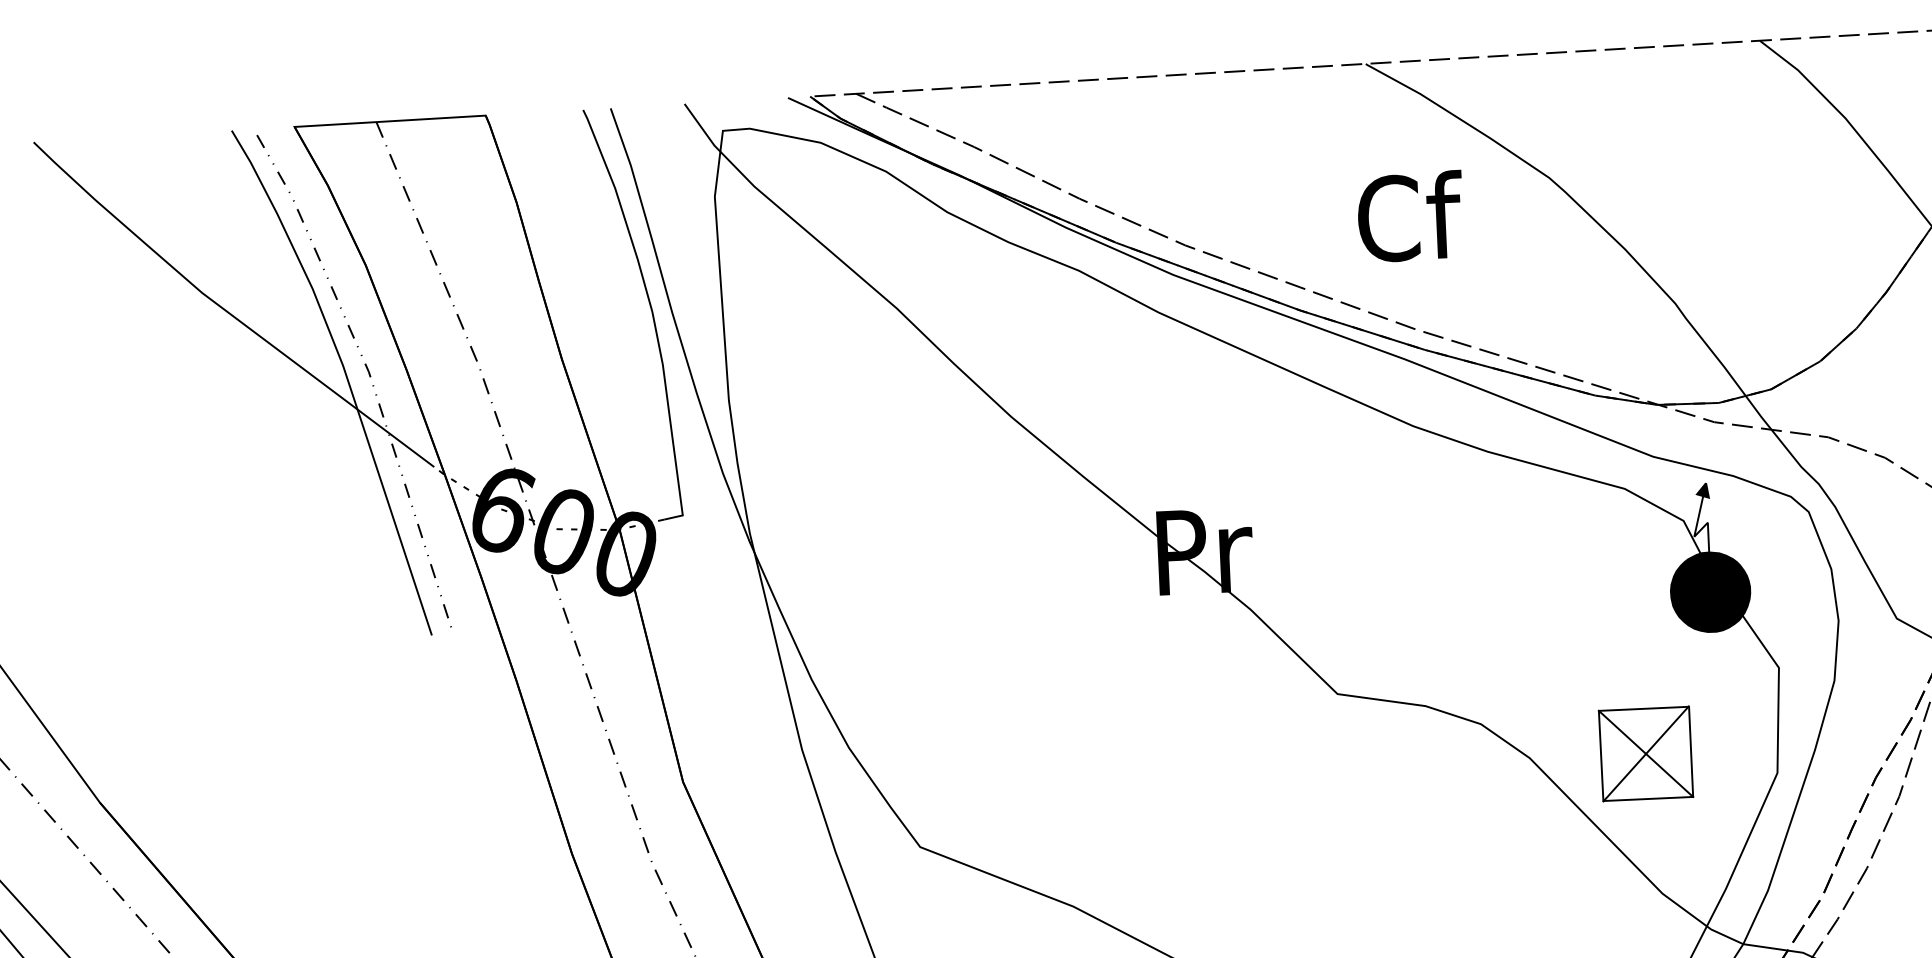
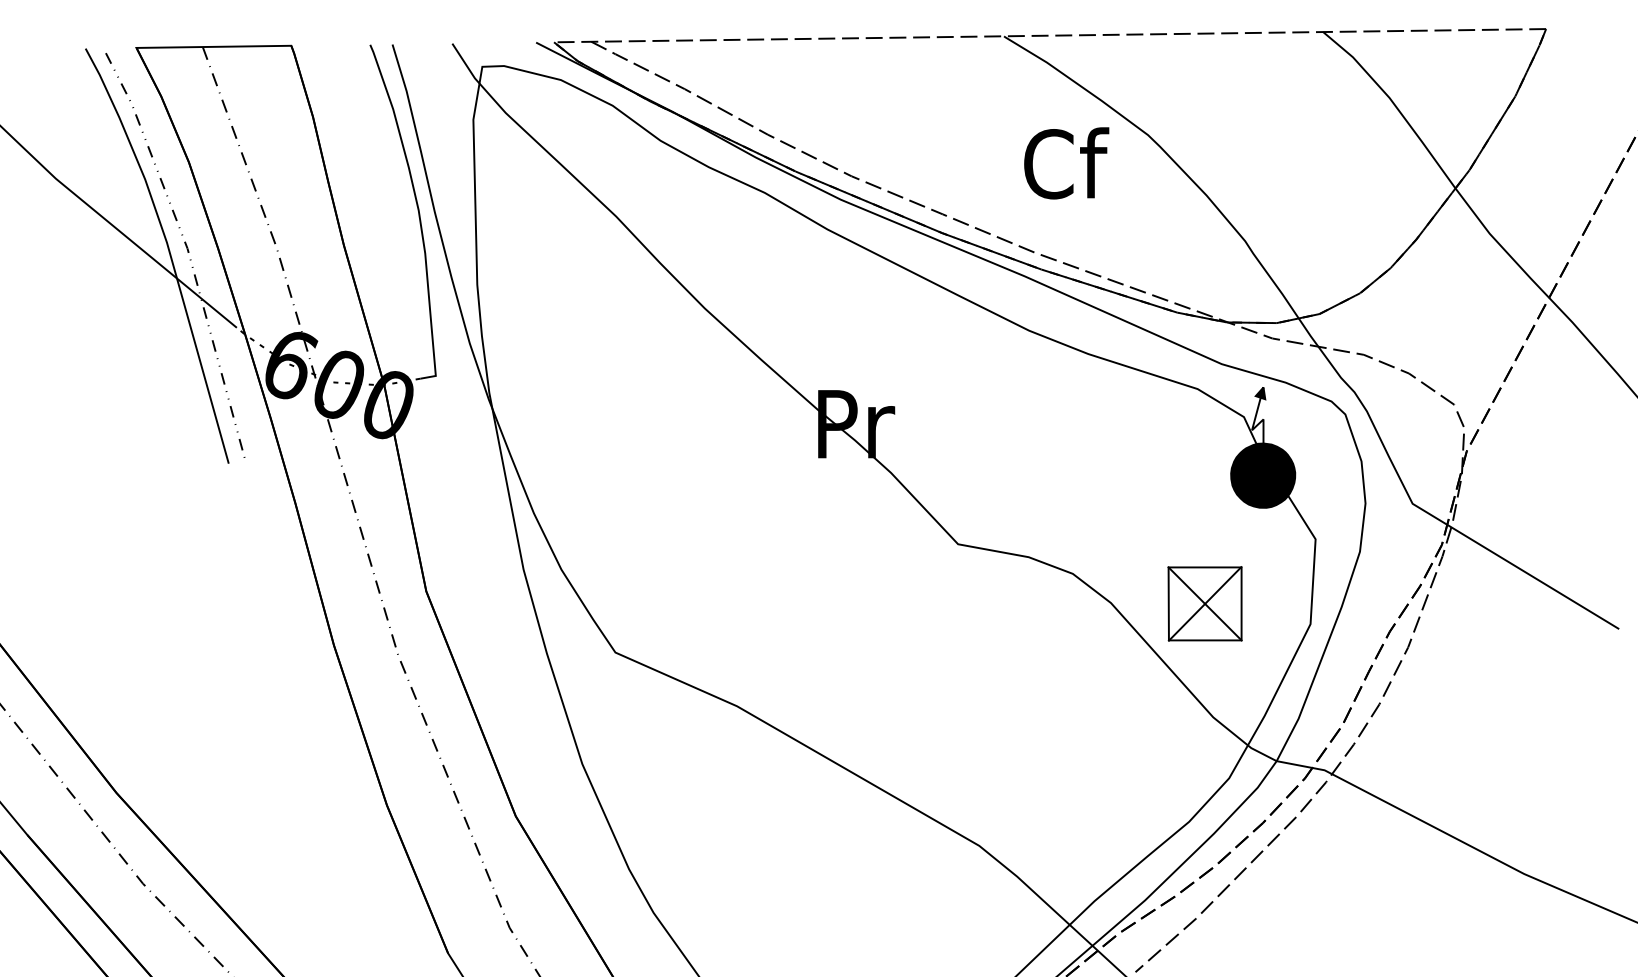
text: (1410, 216) -> (1066, 163), moved

